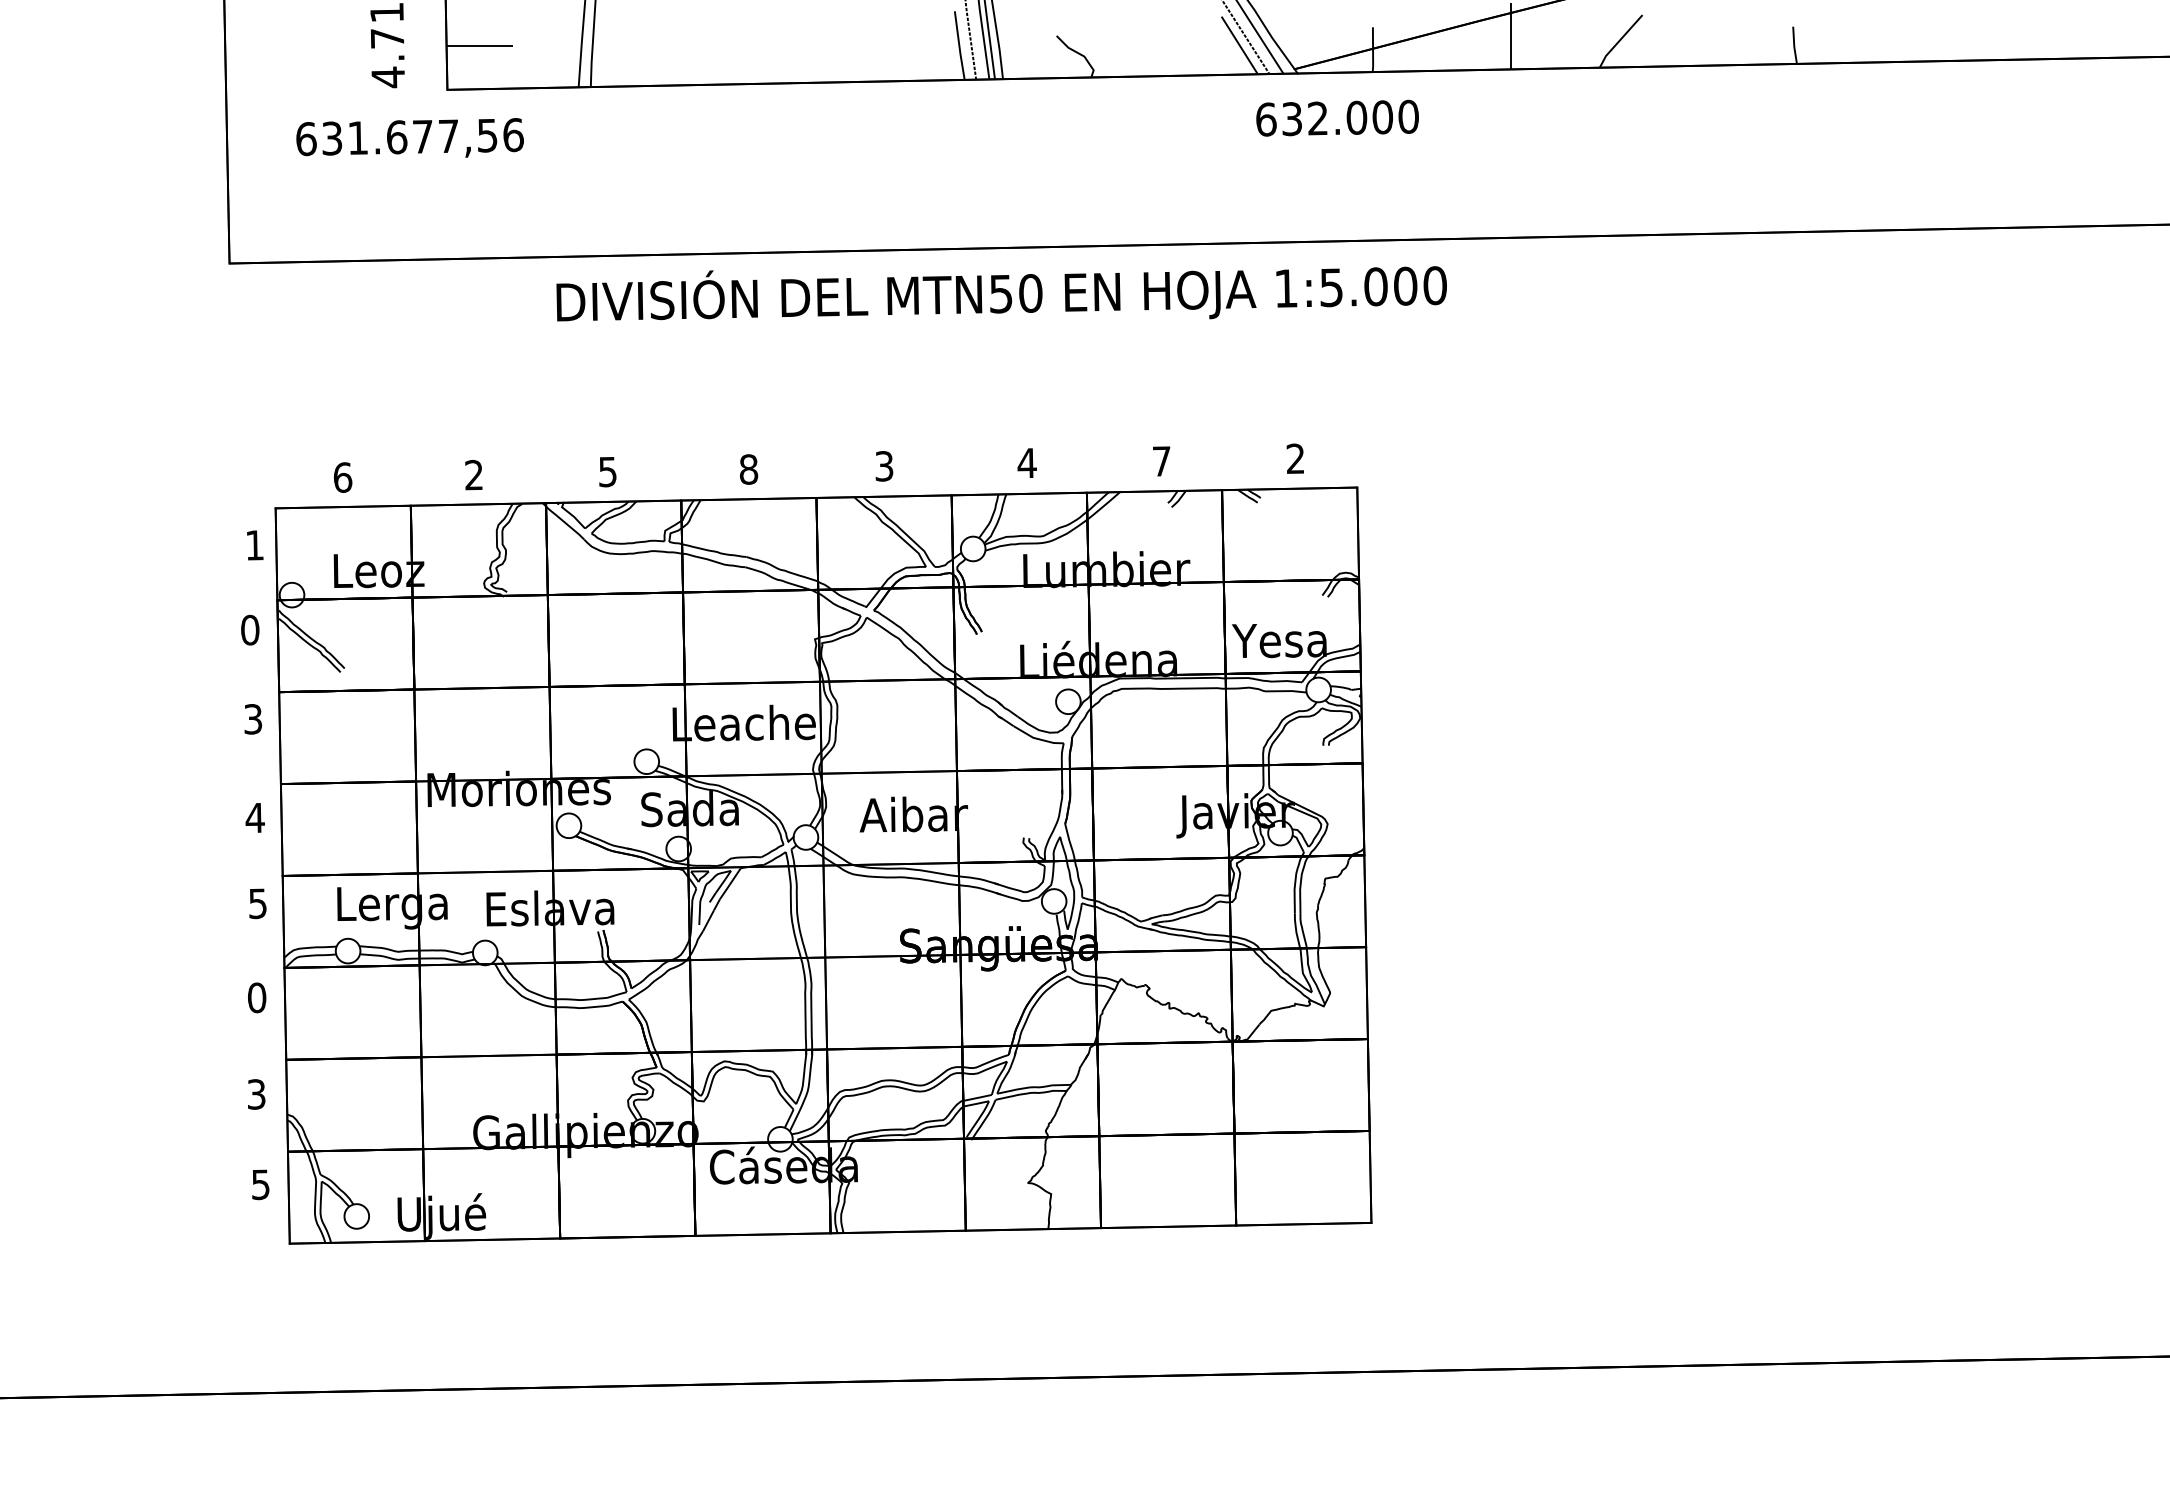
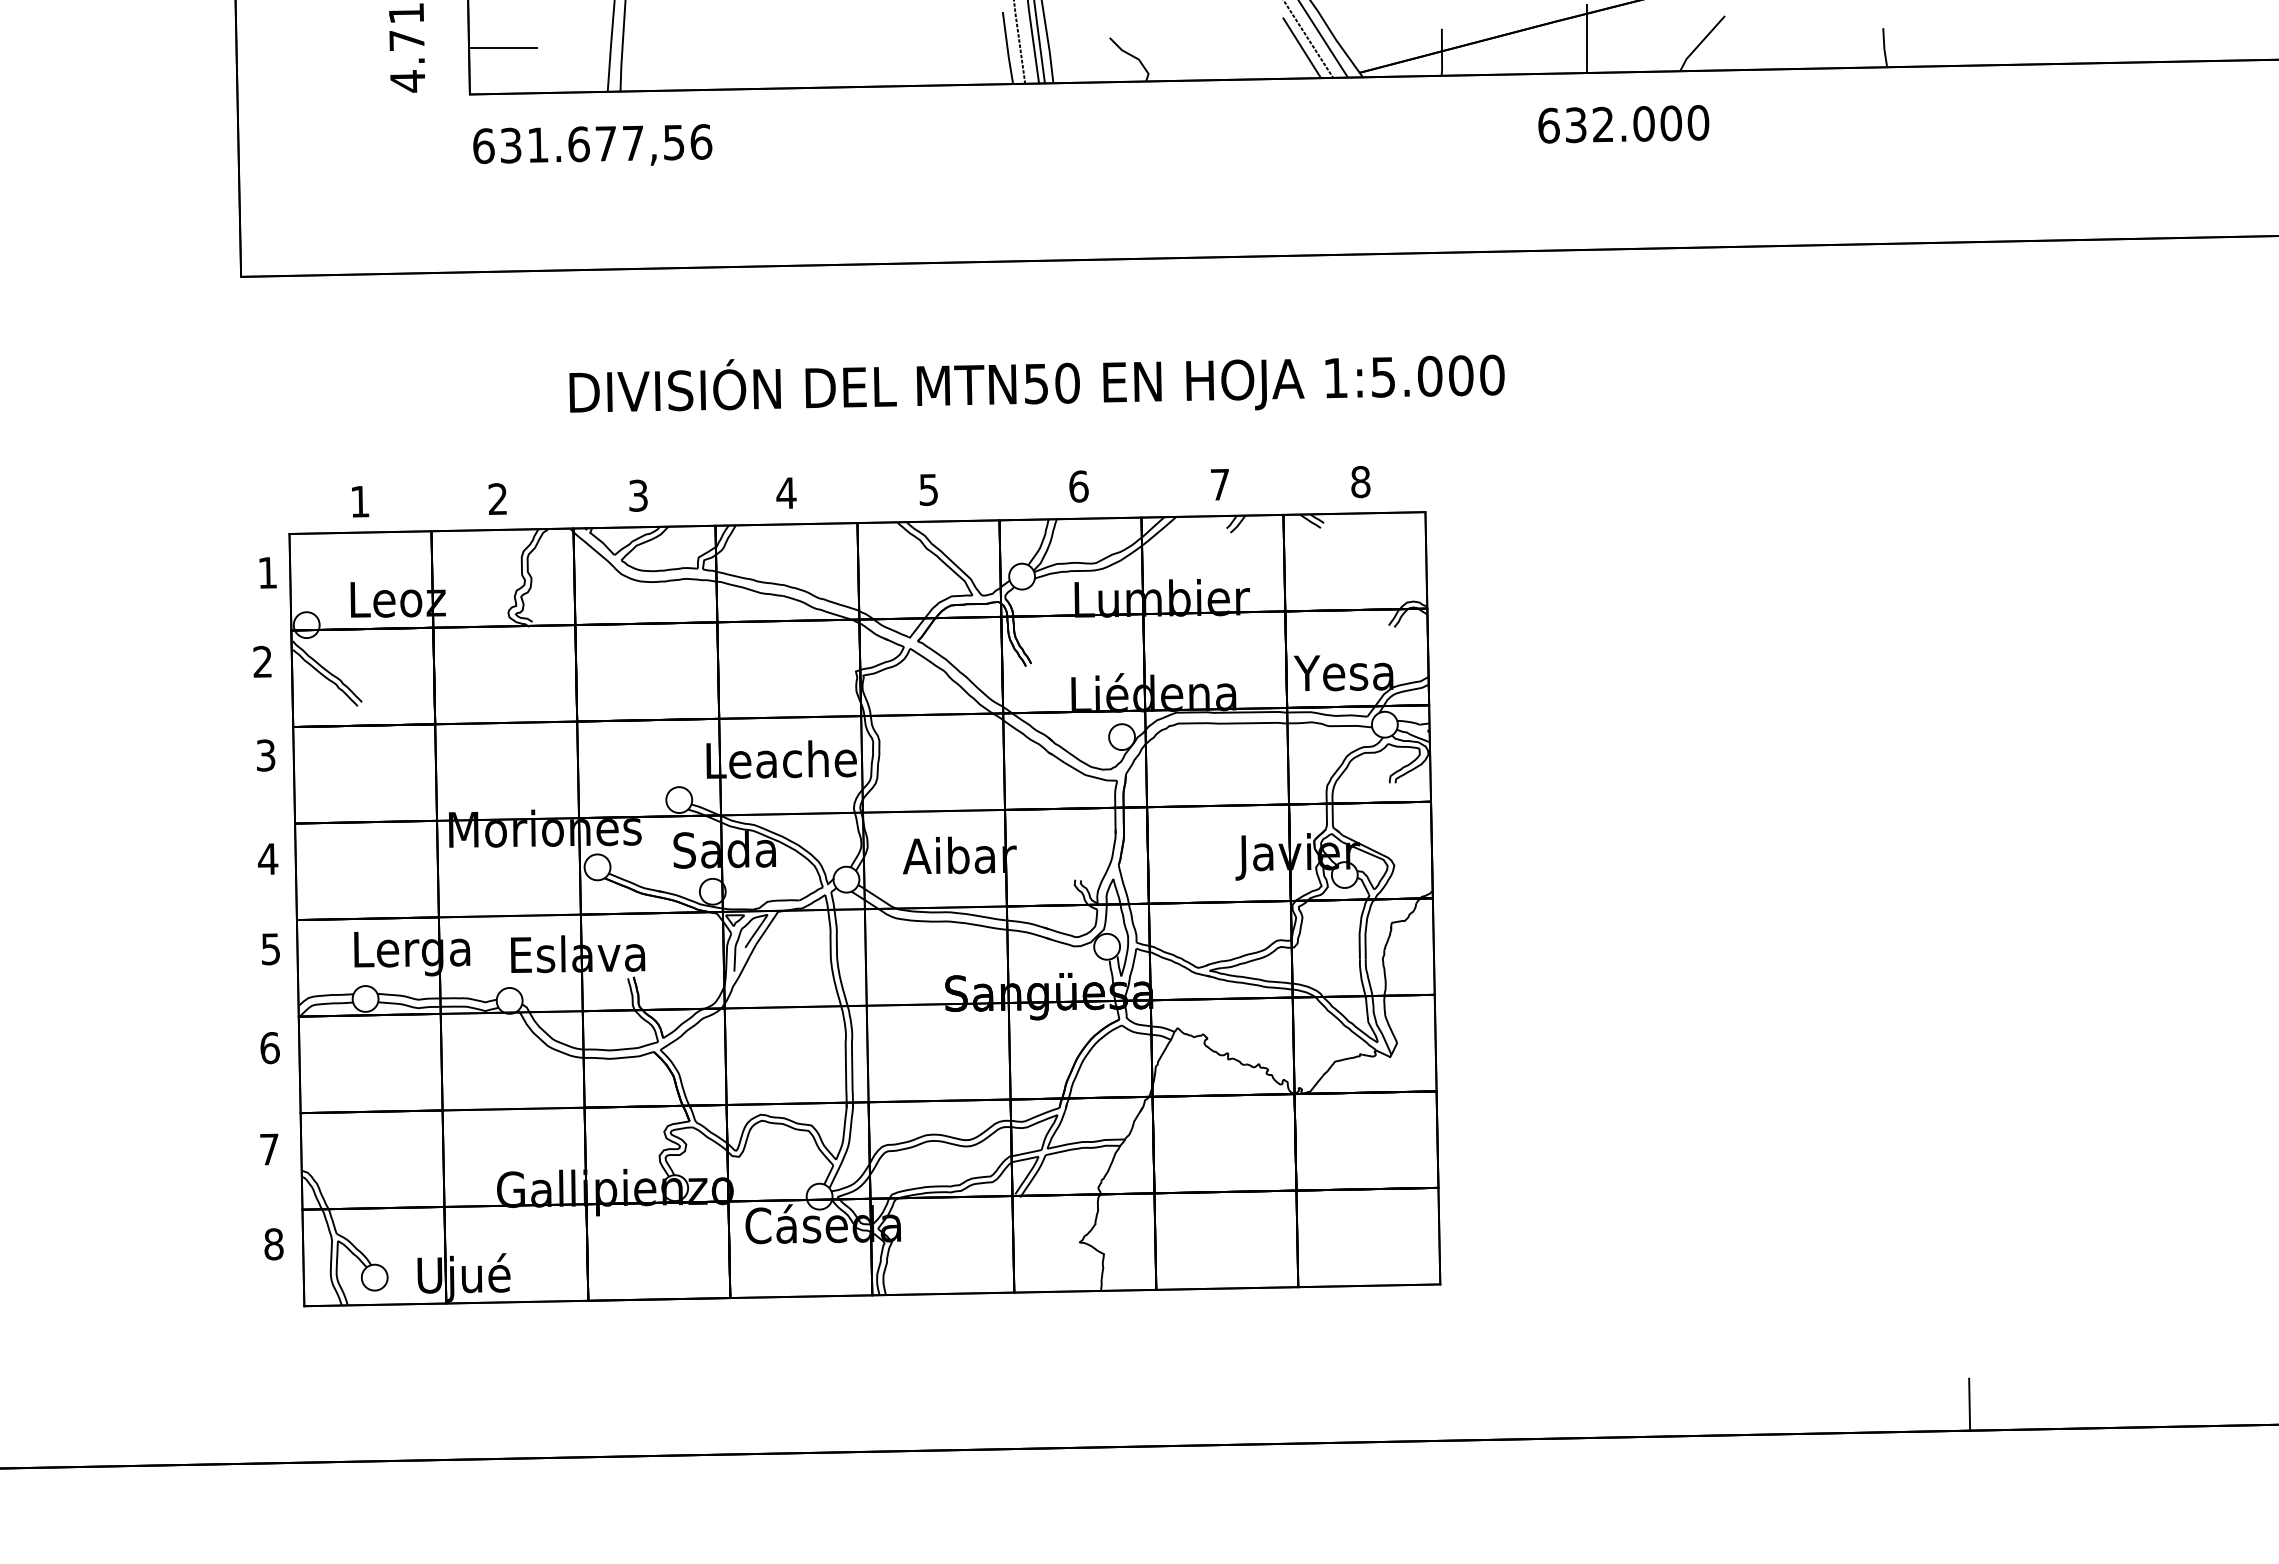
text: (1337, 118) -> (1623, 124), moved
text: (409, 137) -> (592, 144), moved
text: (1001, 293) -> (1036, 383), moved
text: (1295, 459) -> (1360, 482), 2 -> 8
text: (1026, 463) -> (1078, 486), 4 -> 6
text: (885, 465) -> (929, 489), 3 -> 5
text: (748, 469) -> (786, 493), 8 -> 4
text: (607, 471) -> (638, 495), 5 -> 3
text: (343, 477) -> (360, 501), 6 -> 1
text: (249, 629) -> (262, 661), 0 -> 2
text: (256, 998) -> (269, 1048), 0 -> 6
text: (256, 1094) -> (269, 1149), 3 -> 7
text: (260, 1184) -> (273, 1244), 5 -> 8
line: (1875, 1337) -> (1969, 1404), added

